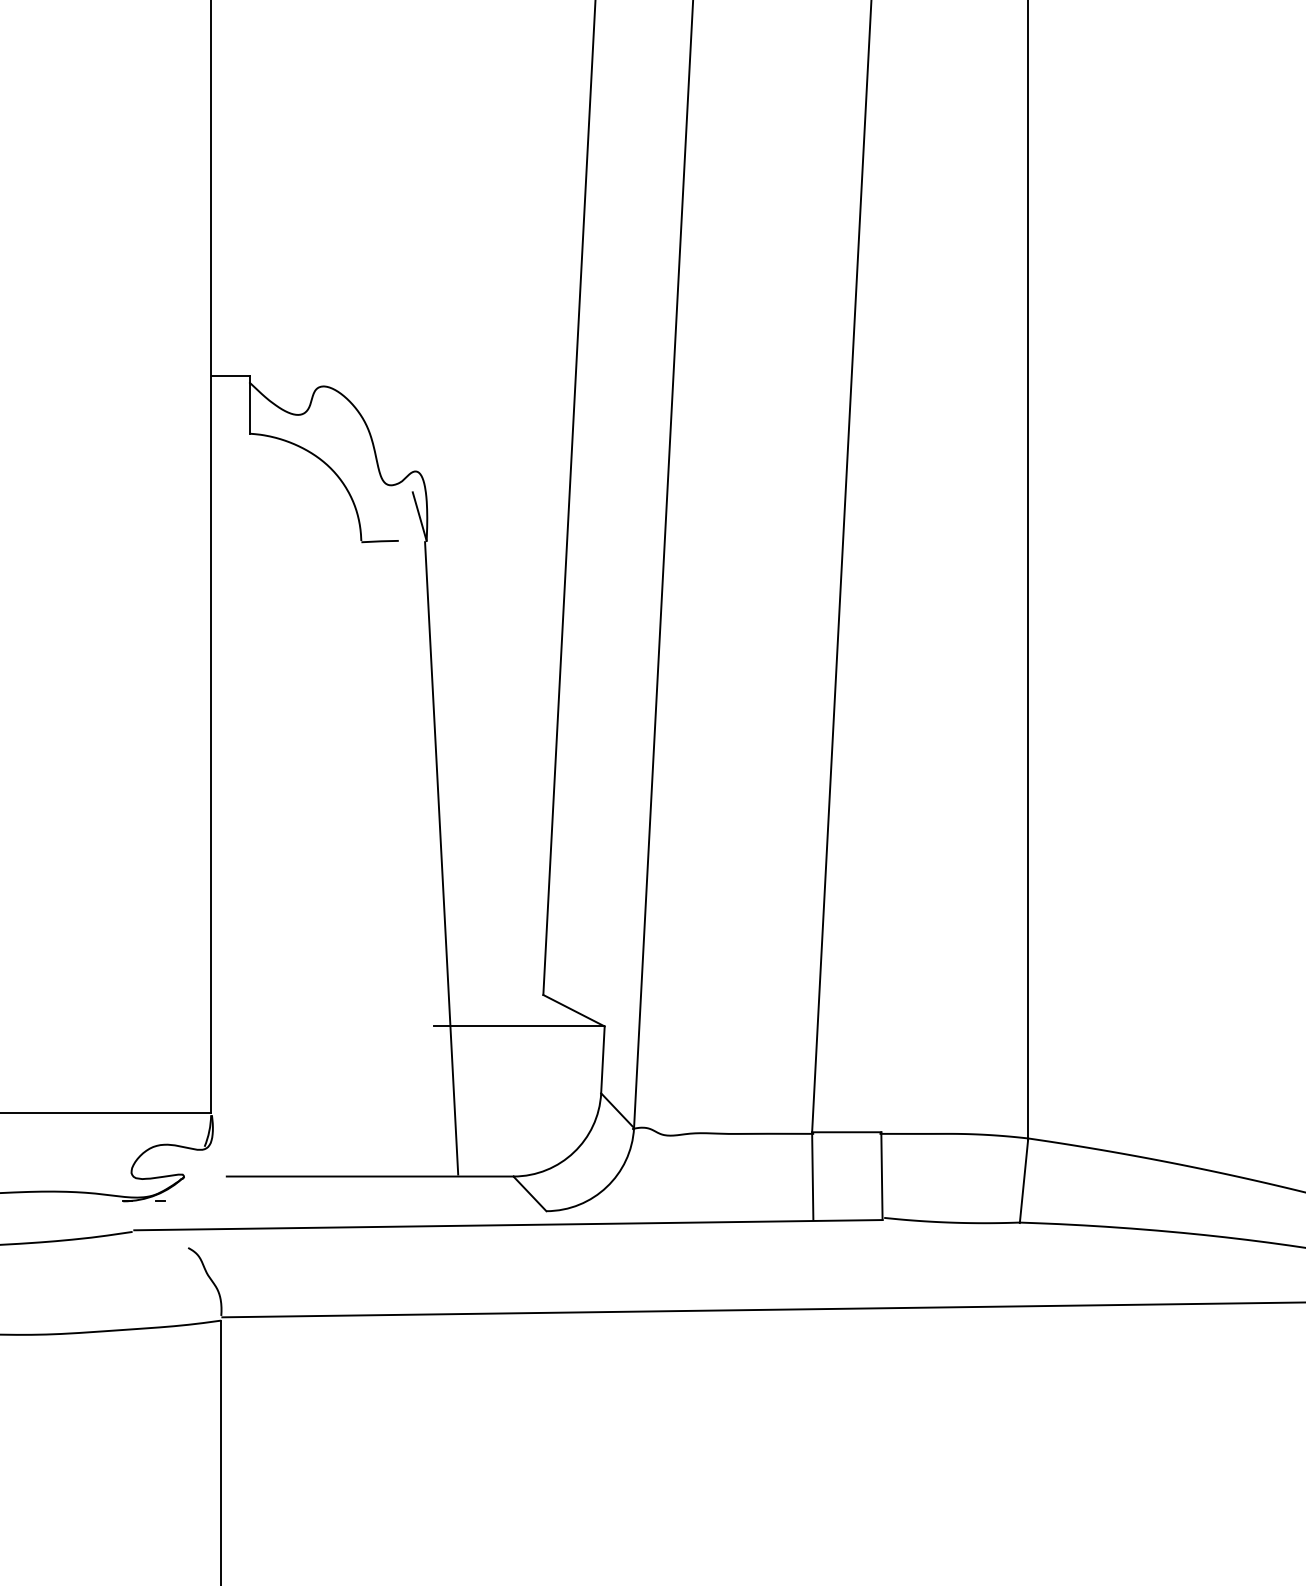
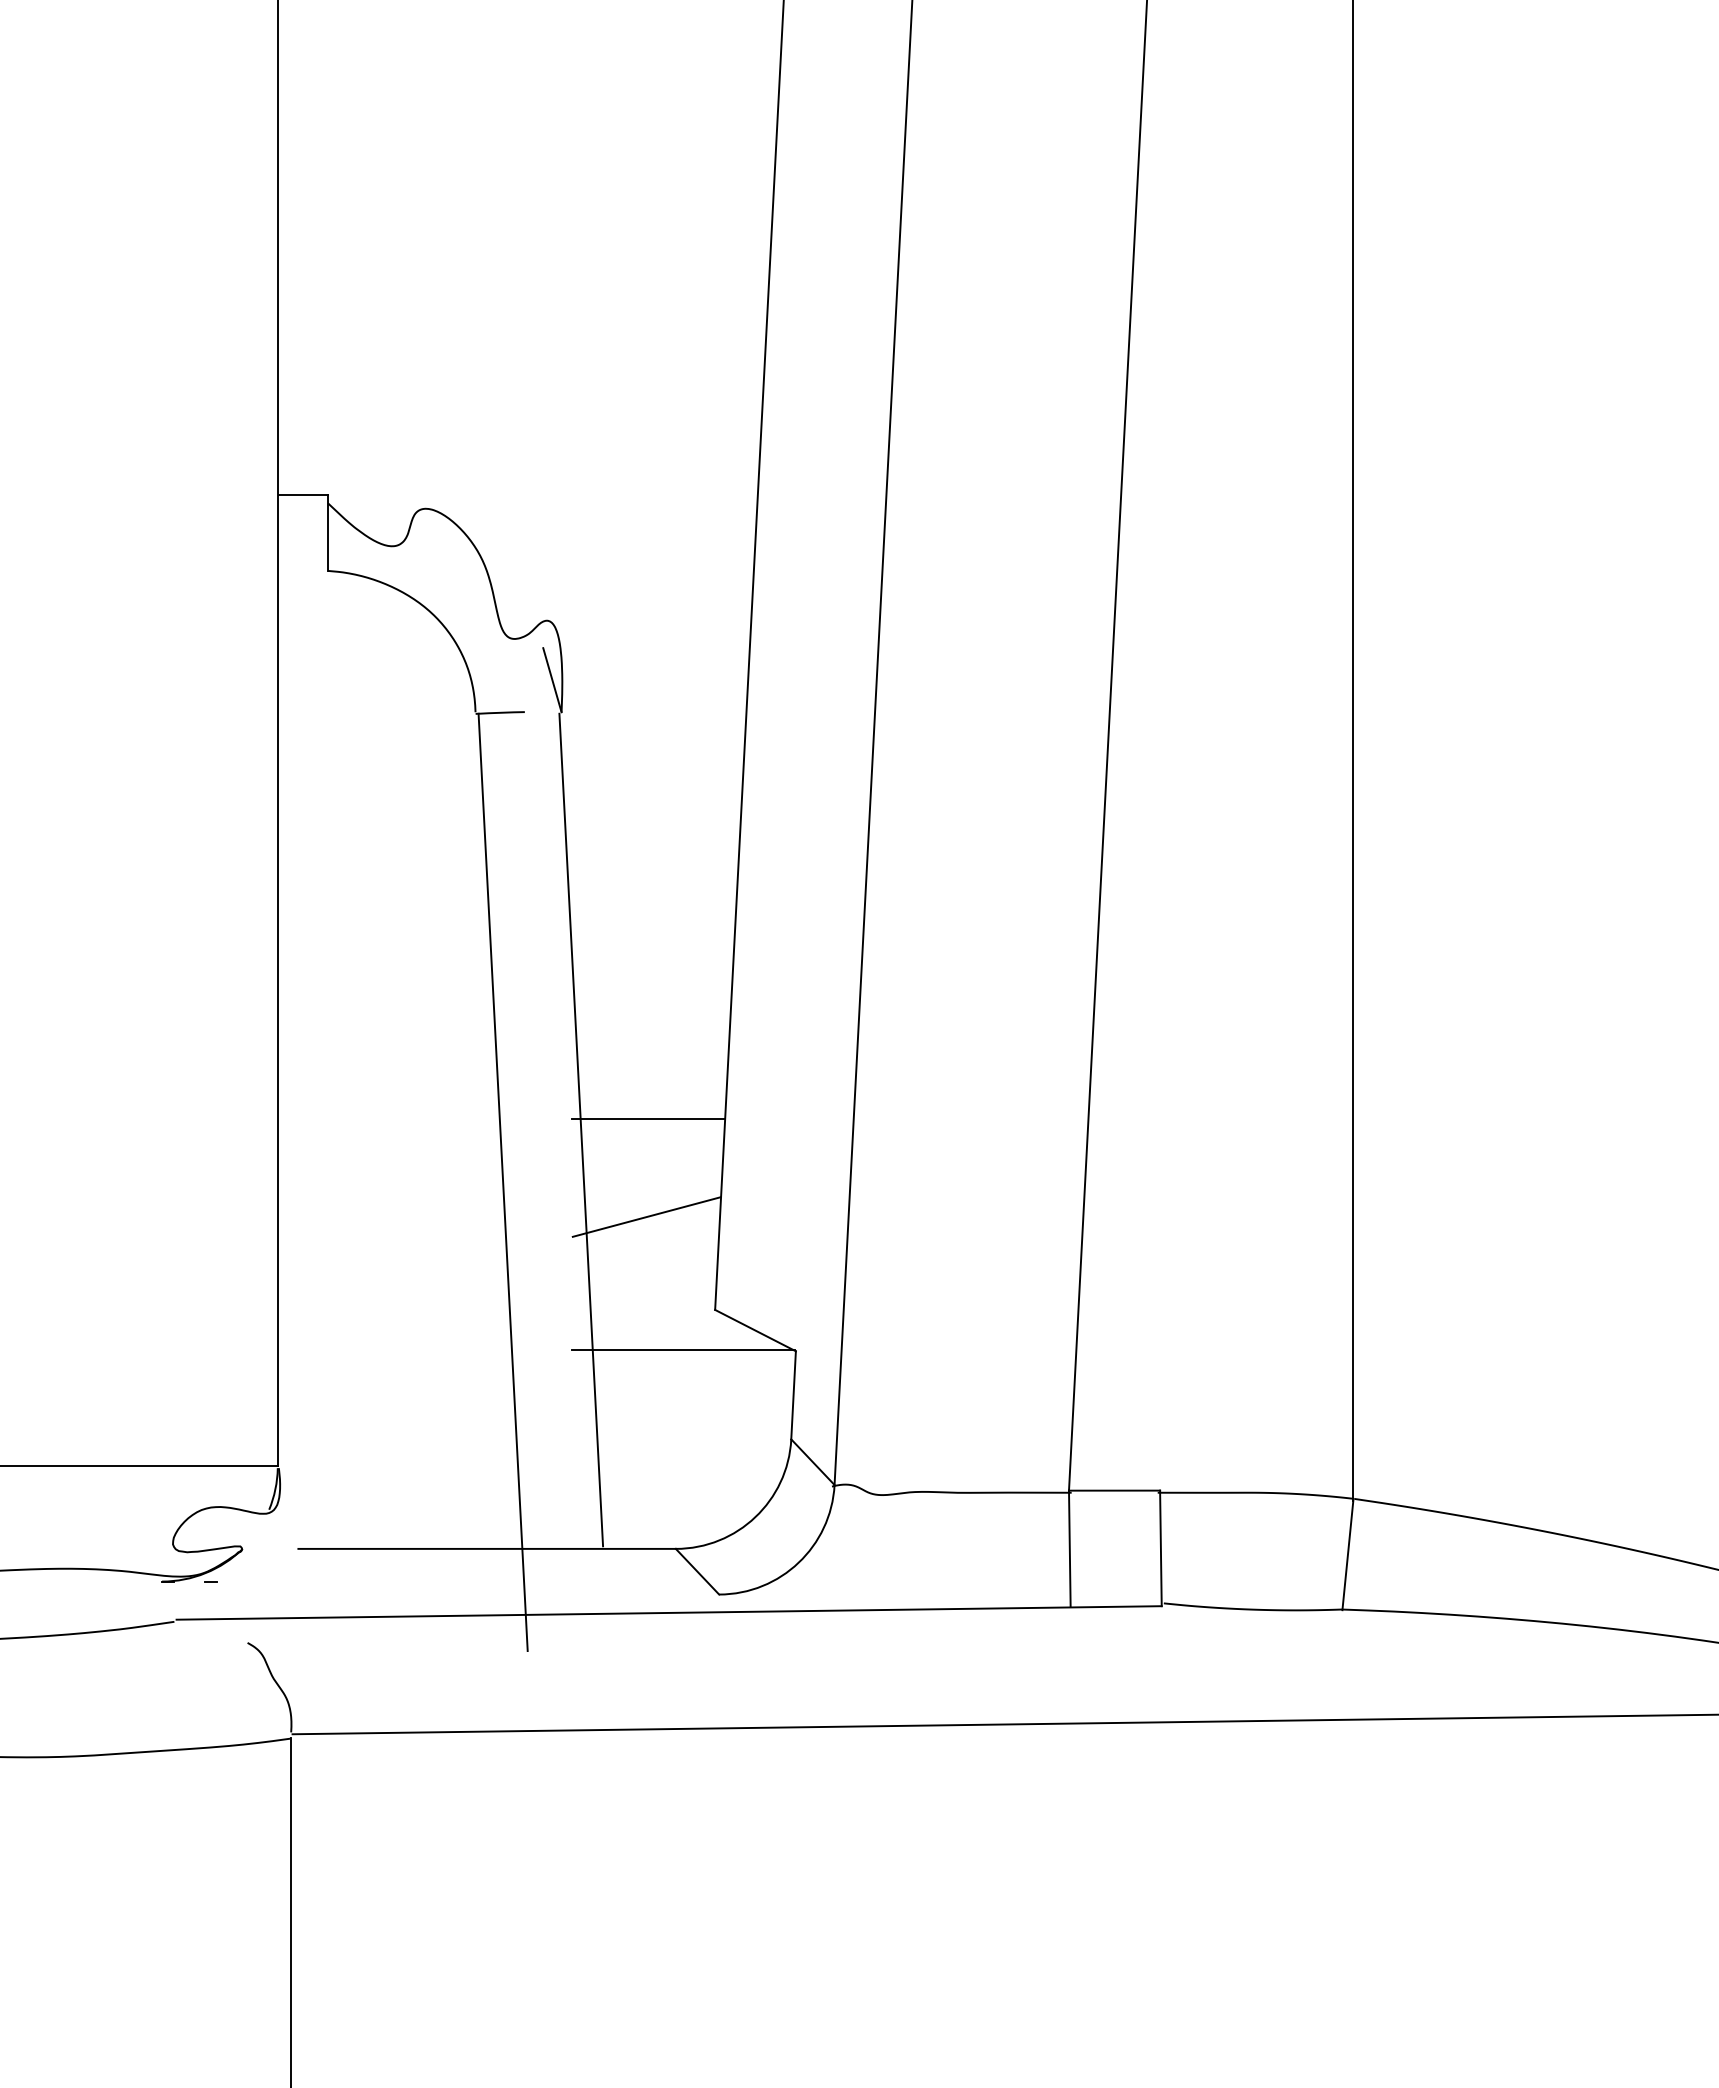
line: (492, 850) -> (648, 1119), added
line: (381, 898) -> (502, 1182), added
line: (491, 924) -> (646, 1216), added

